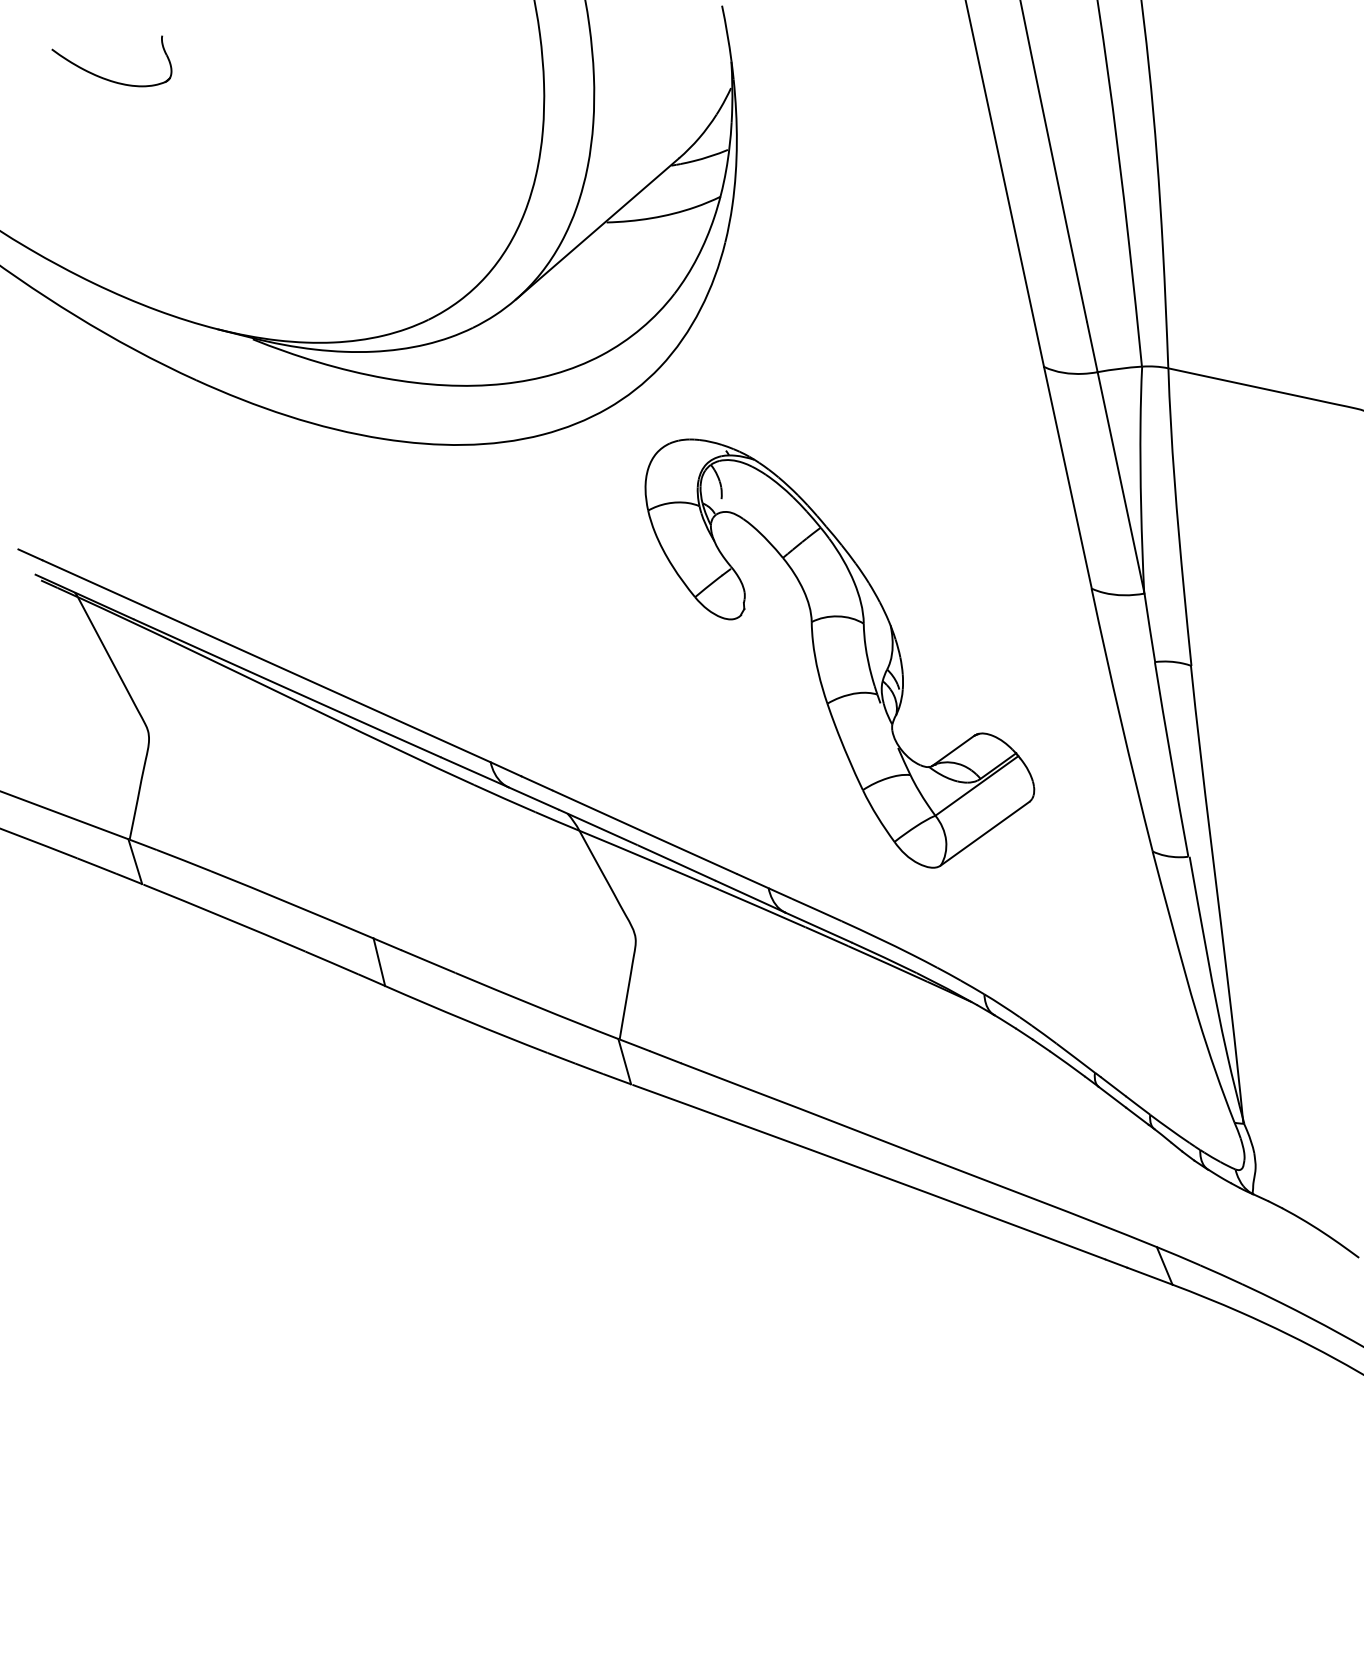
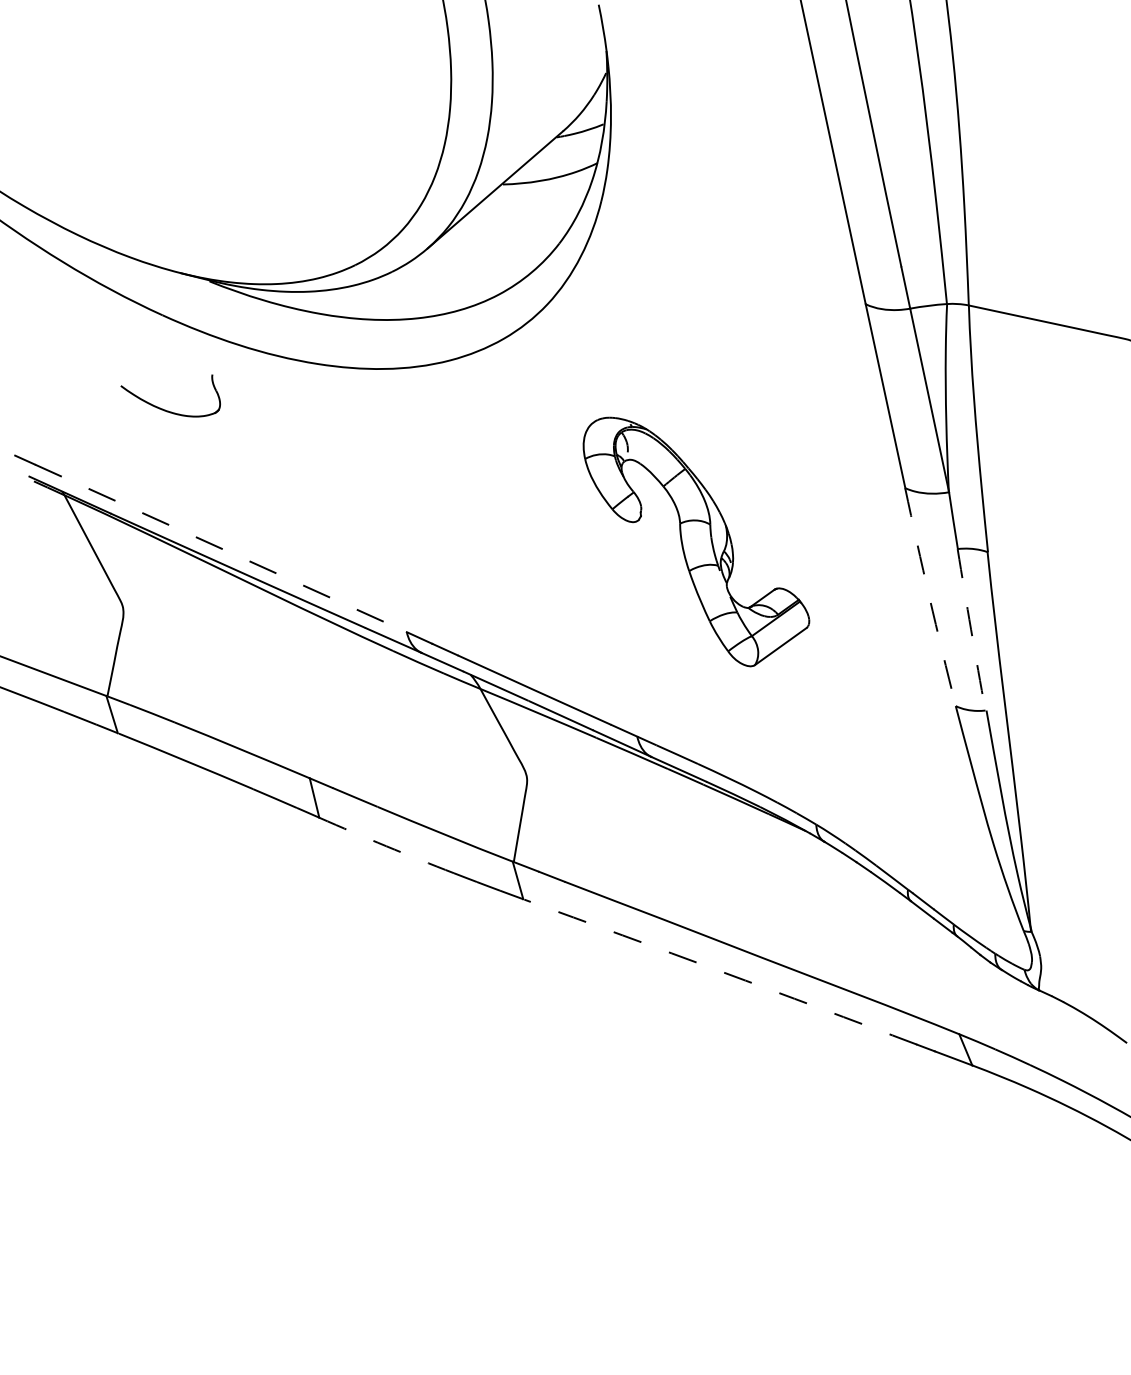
part: (105, 77) -> (165, 409), moved
part: (839, 652) -> (696, 541), size x0.7
line: (265, 661) -> (220, 548), solid -> dashed
arc: (1120, 720) -> (929, 597), solid -> dashed
arc: (1171, 759) -> (971, 629), solid -> dashed
arc: (466, 1020) -> (386, 846), solid -> dashed
arc: (868, 1171) -> (720, 971), solid -> dashed

